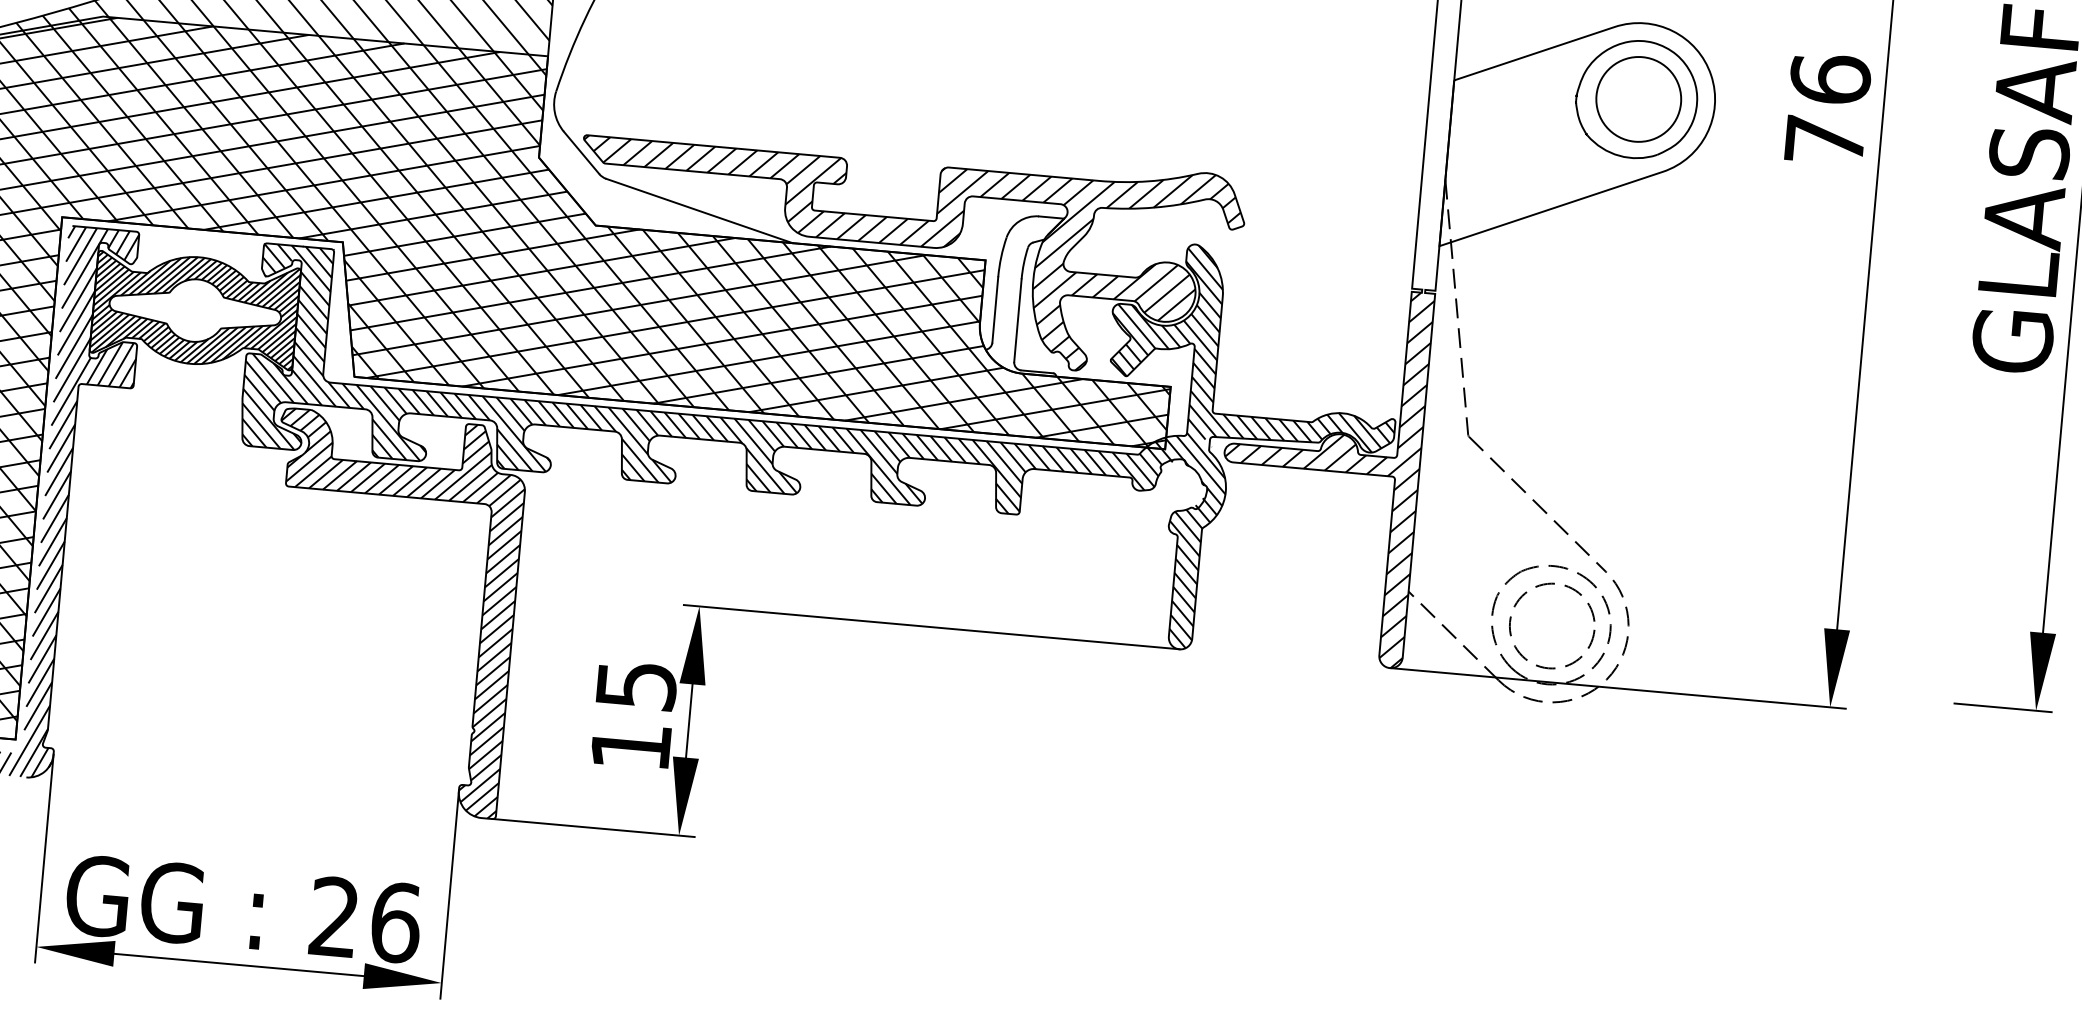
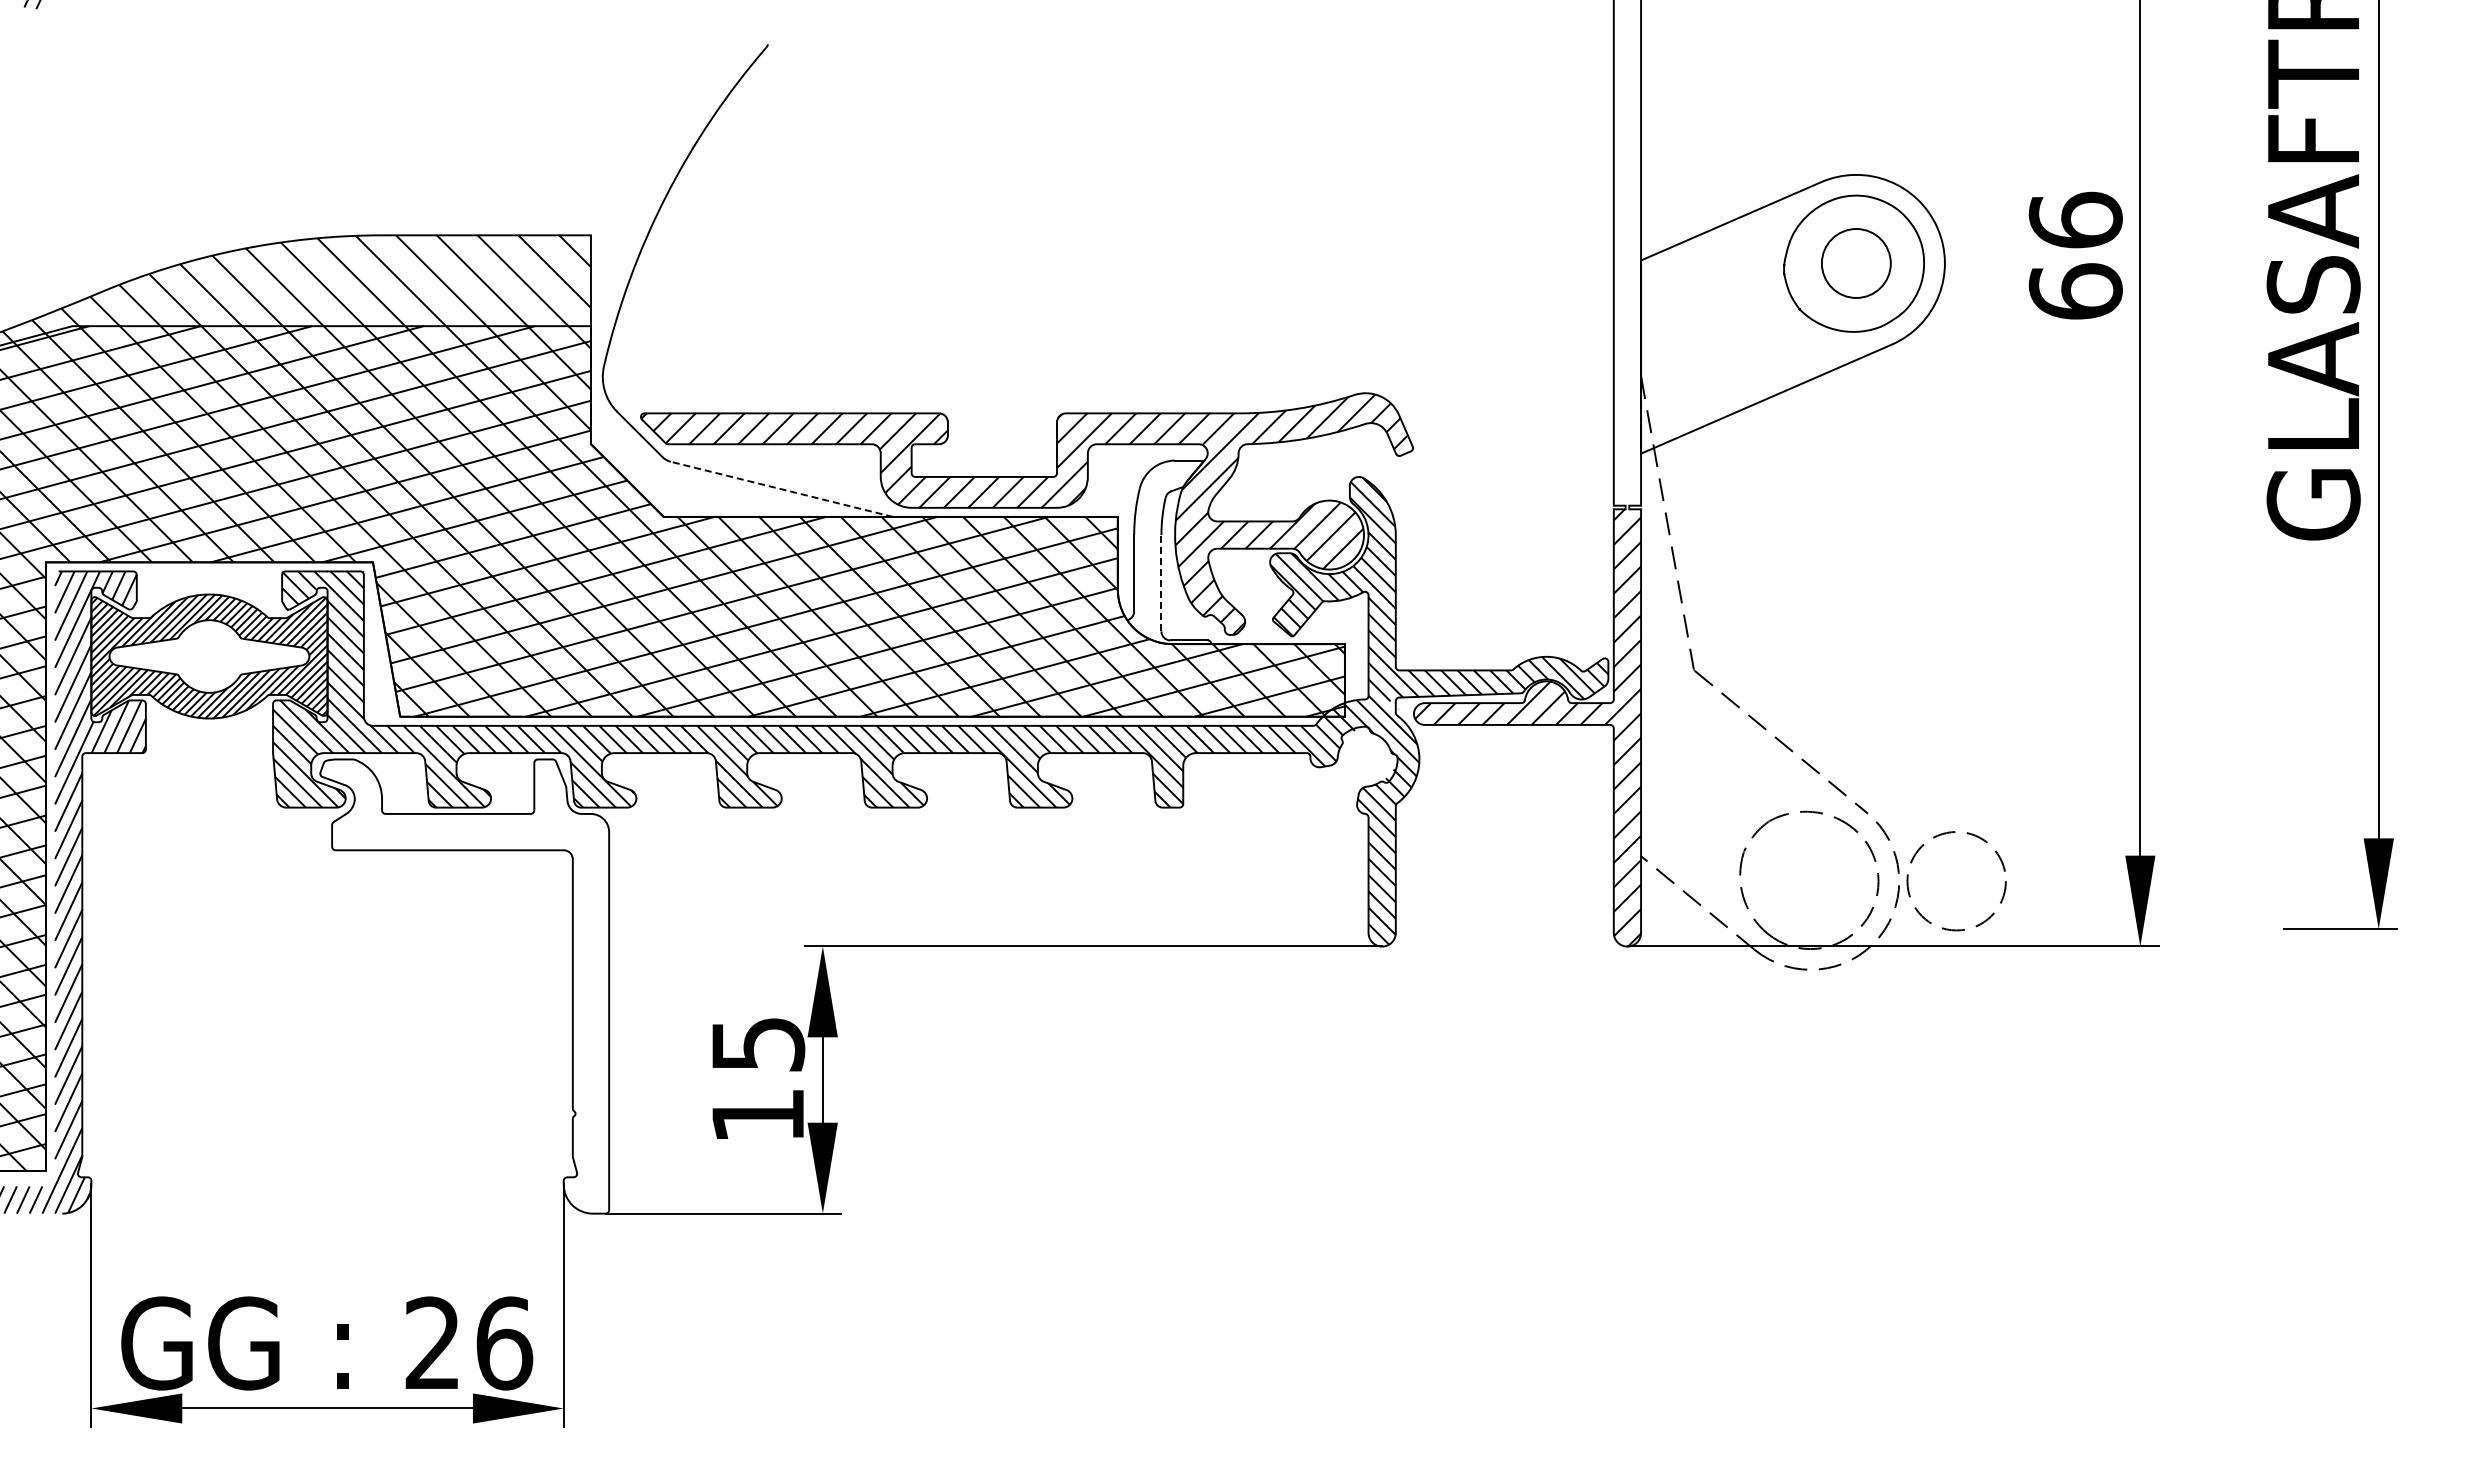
circle: (1638, 99) -> (1856, 263), size x0.7
text: (1824, 140) -> (2075, 291), 76 -> 66
line: (699, 211) -> (781, 489), solid -> dashed
line: (1018, 319) -> (1161, 582), solid -> dashed
hatch: (388, 613) -> (464, 986), removed
circle: (1552, 626) -> (1956, 881), moved

